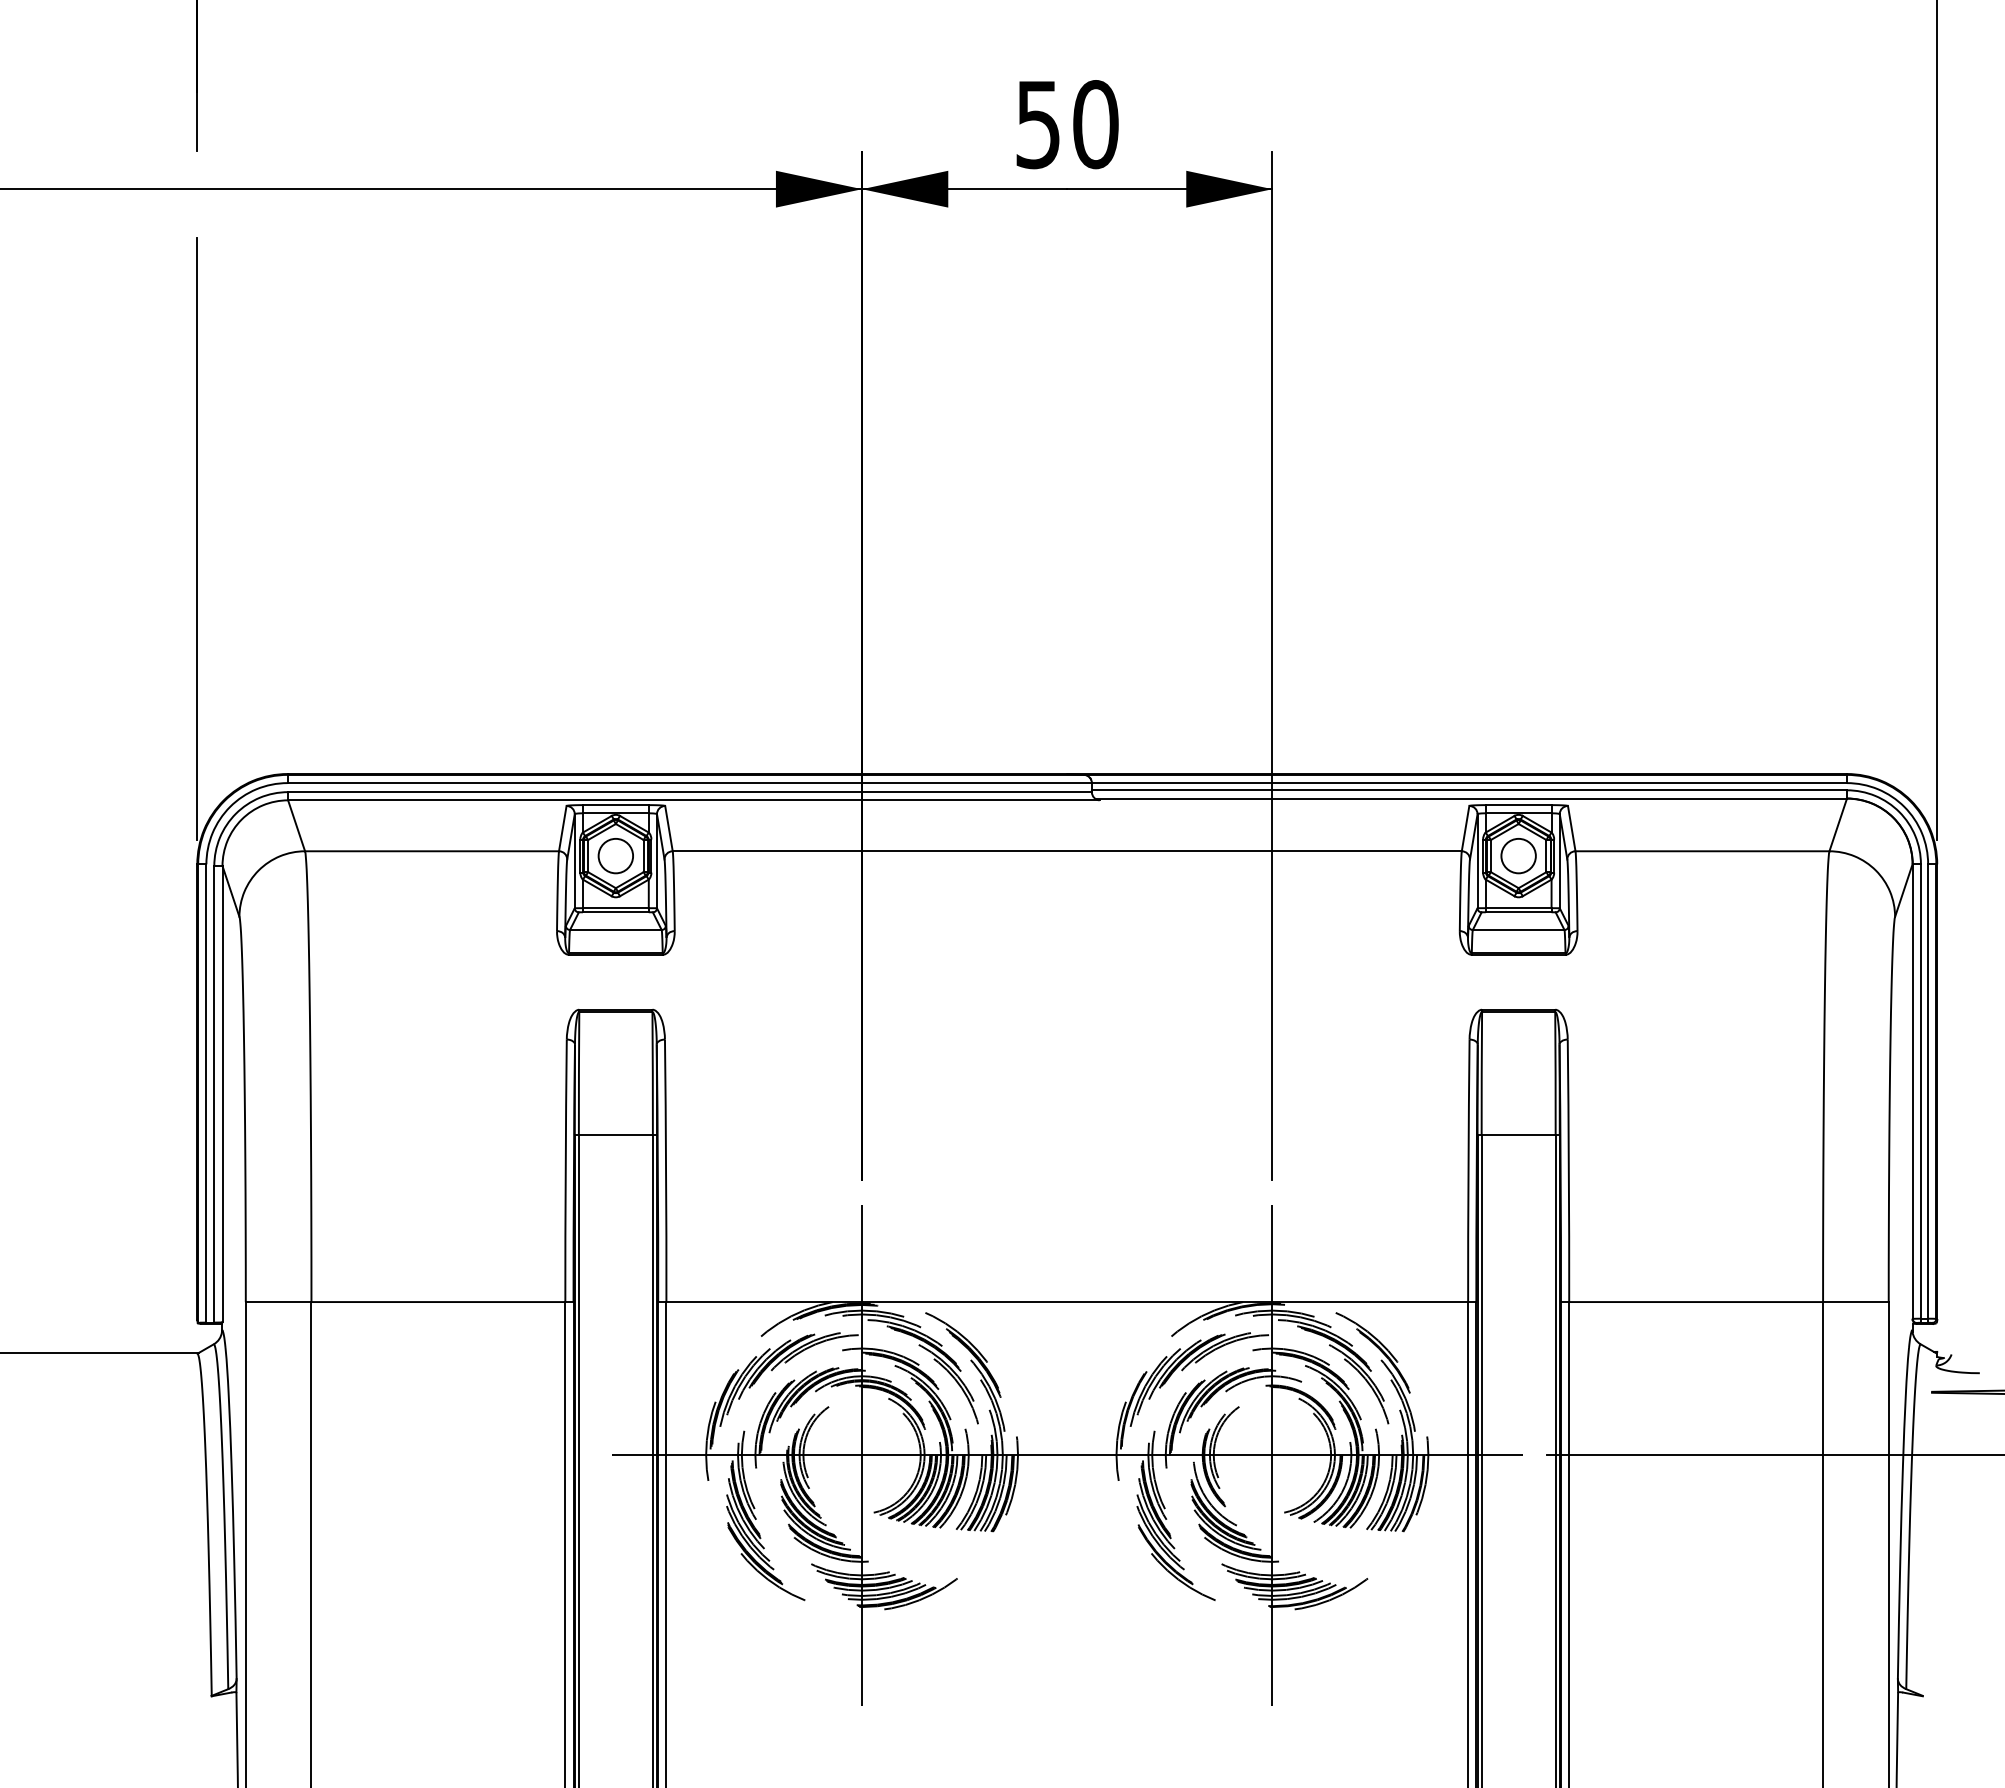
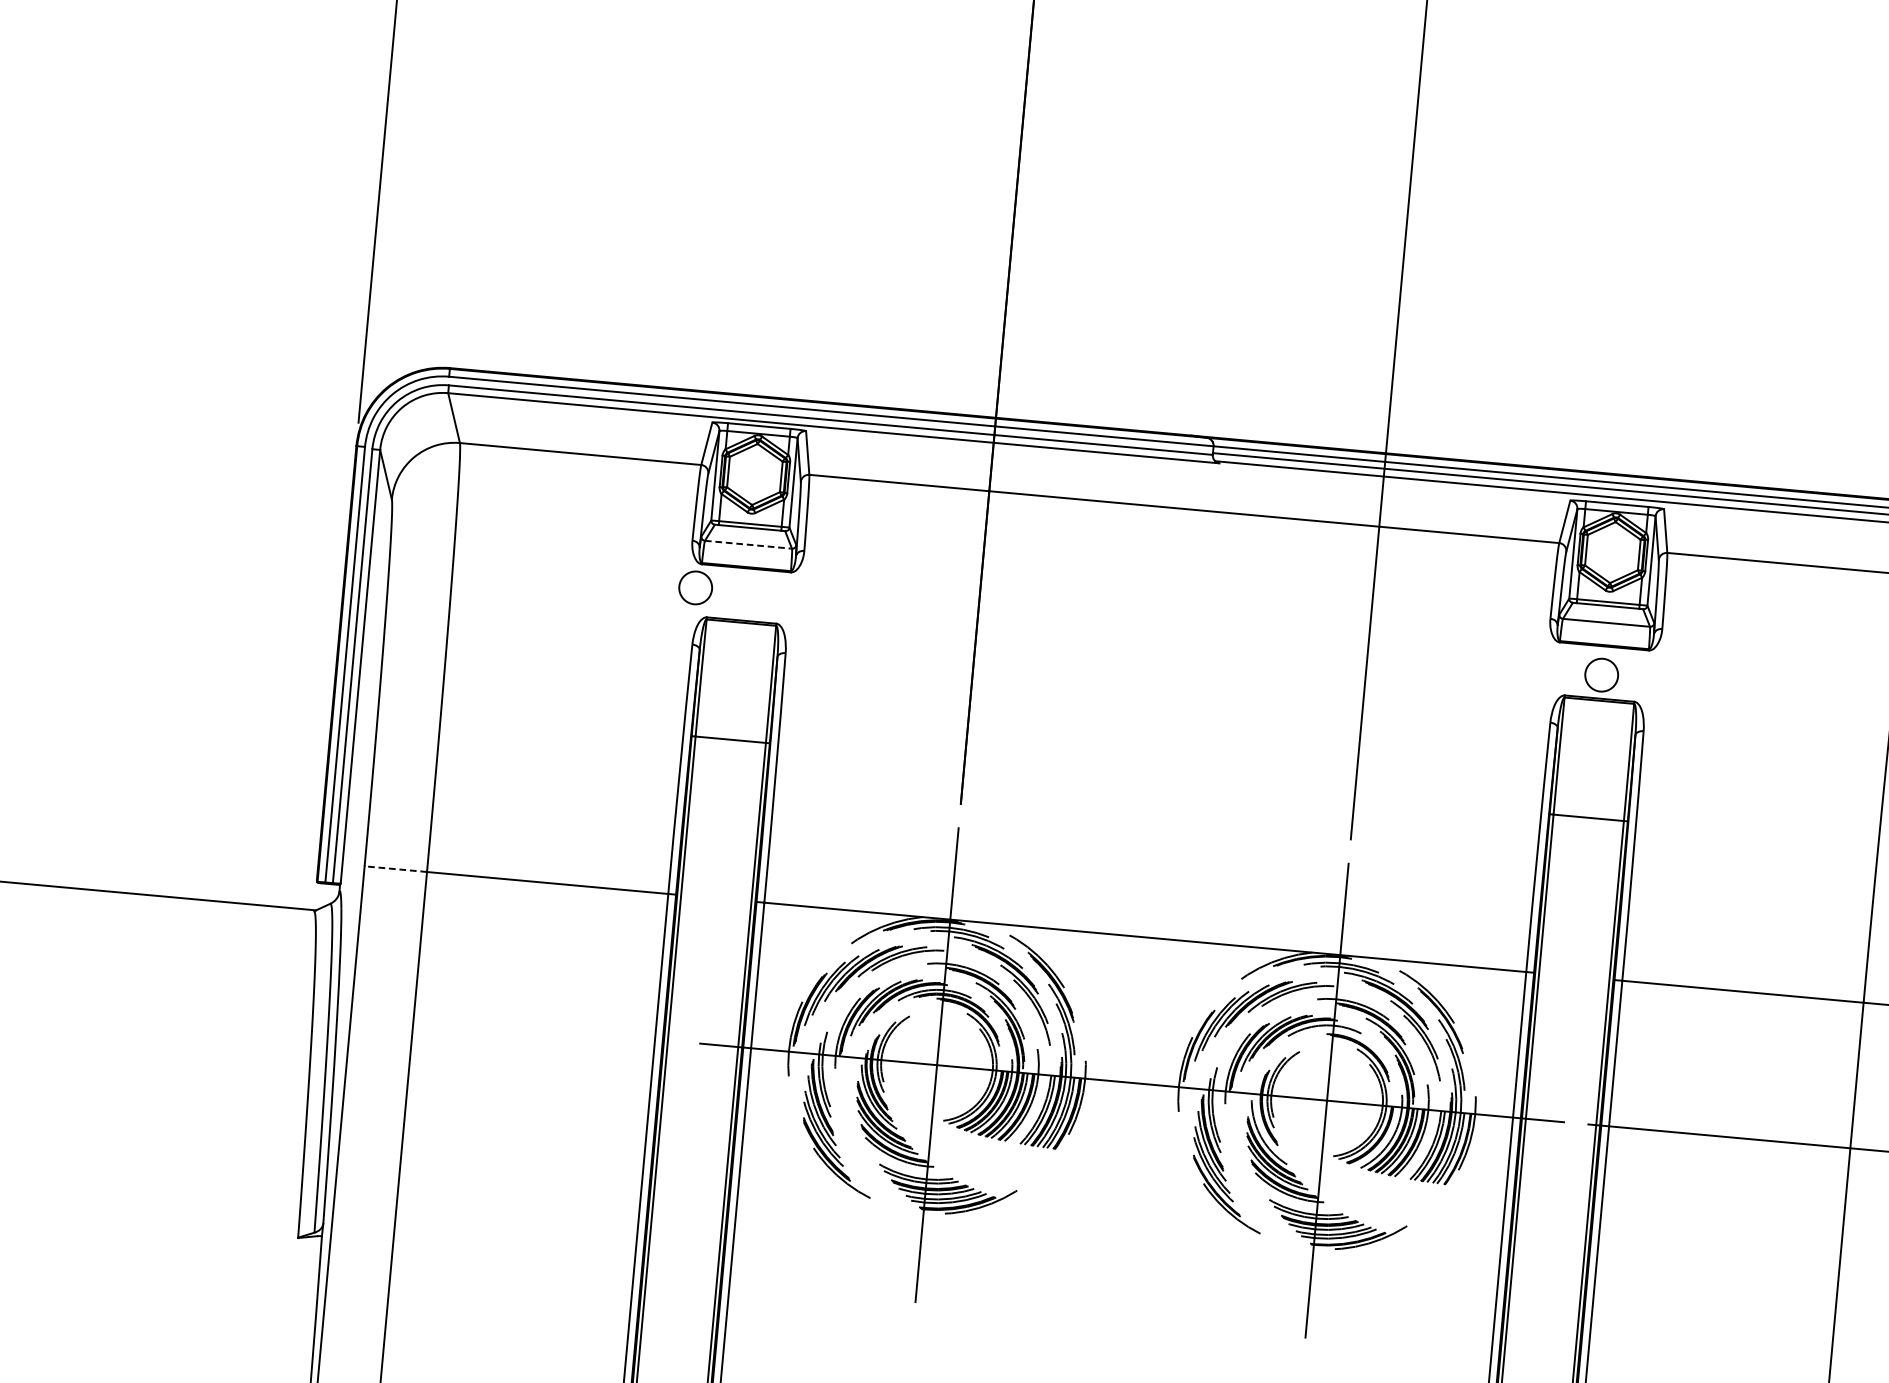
circle: (615, 856) -> (695, 588), moved
circle: (1518, 856) -> (1601, 675), moved
line: (615, 930) -> (748, 545), solid -> dashed
line: (278, 1302) -> (395, 869), solid -> dashed

